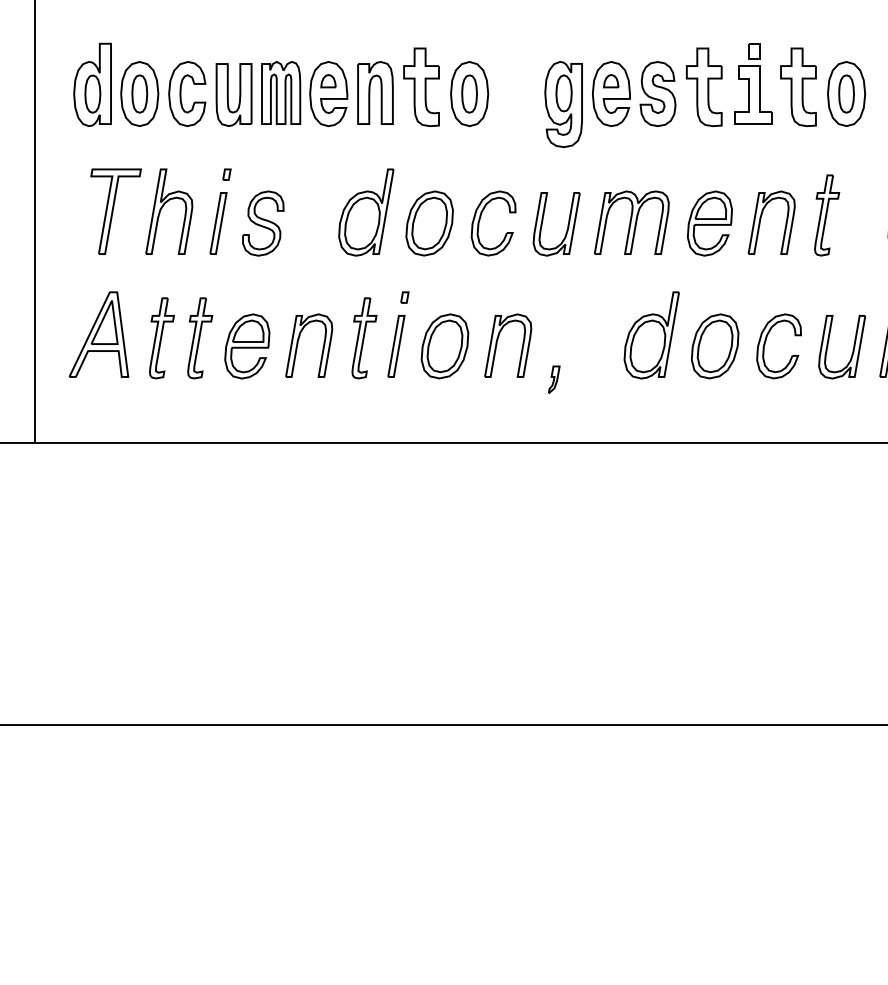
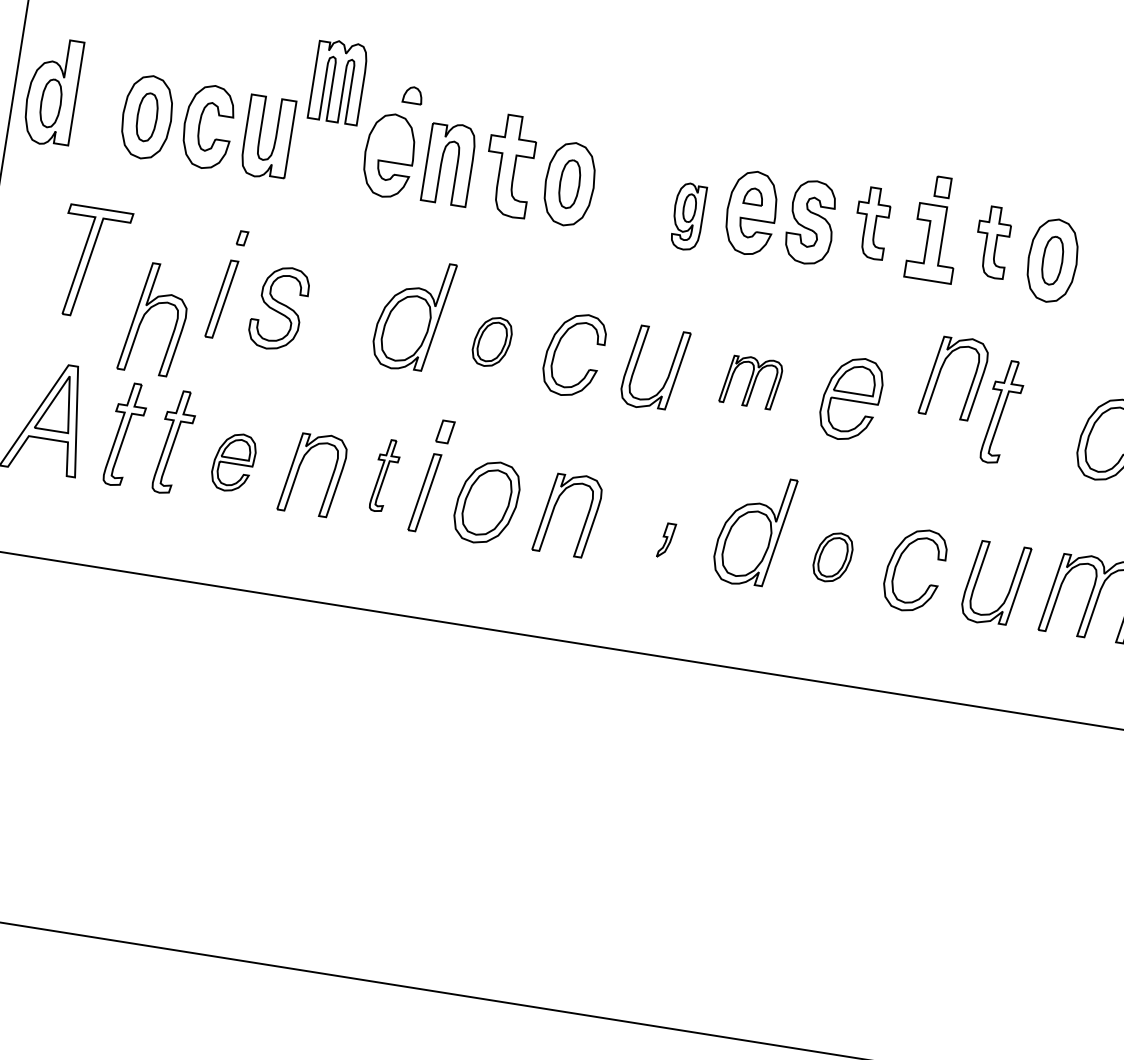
part: (328, 81) -> (412, 95), moved
part: (92, 84) -> (52, 91), moved
part: (704, 86) -> (872, 222), size x0.7
part: (798, 86) -> (992, 241), size x0.7
part: (281, 92) -> (339, 81), moved
part: (563, 104) -> (687, 216), size x0.6
part: (162, 208) -> (147, 313), moved
part: (761, 219) -> (941, 371), moved
part: (631, 222) -> (751, 381), size x0.6
part: (429, 223) -> (492, 341), size x0.6
part: (404, 297) -> (445, 431), size x1.6
part: (364, 338) -> (385, 476), size x0.7
part: (247, 346) -> (233, 462), size x0.7
part: (714, 346) -> (832, 557), size x0.6
part: (554, 379) -> (666, 540), moved

